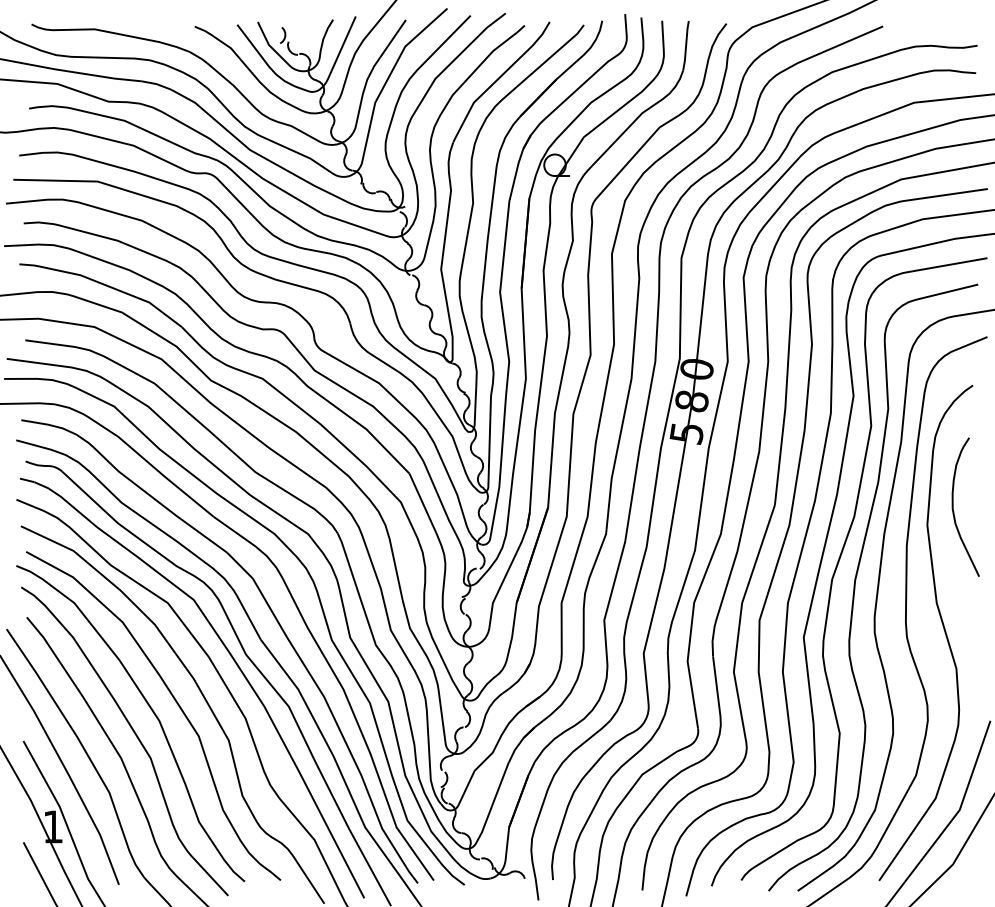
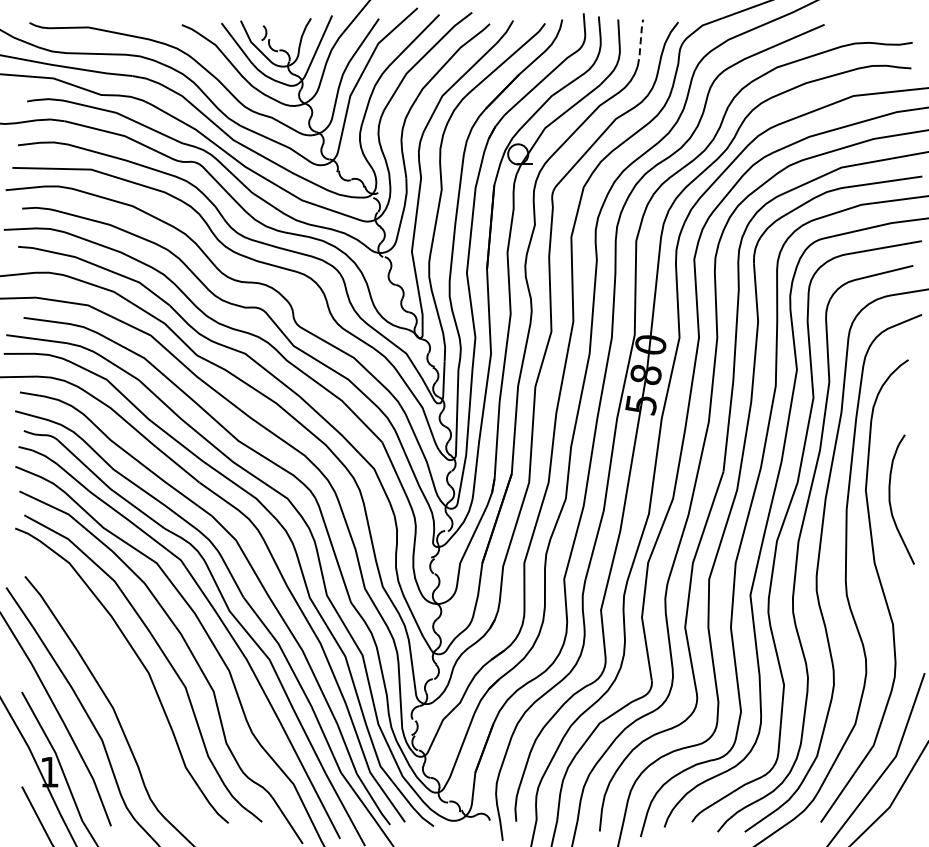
line: (685, 45) -> (640, 42), solid -> dashed
curve: (953, 507) -> (890, 499), moved
curve: (133, 733) -> (124, 684), removed

